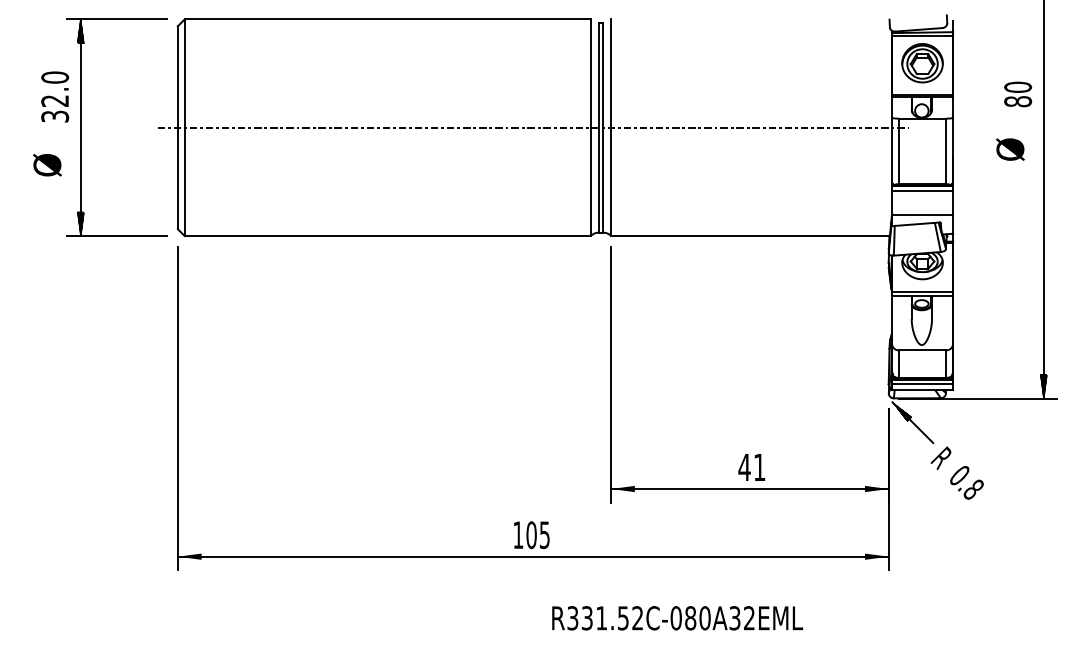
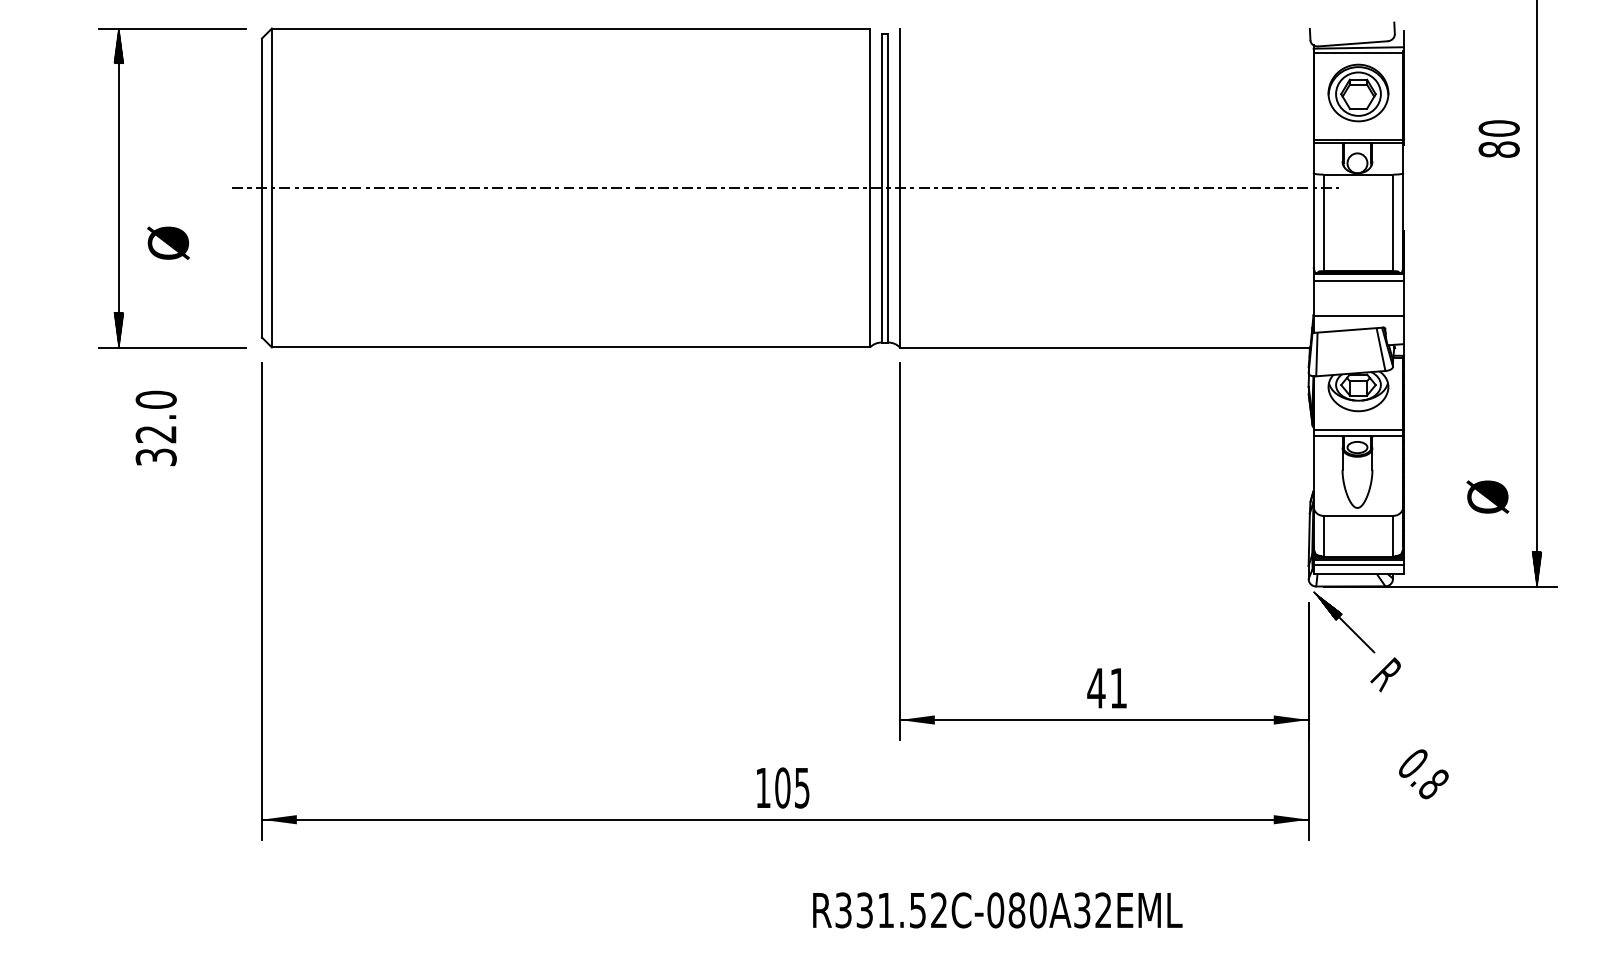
text: (55, 96) -> (156, 427), moved
text: (1010, 149) -> (1487, 496), moved
text: (47, 165) -> (168, 243), moved
text: (966, 482) -> (1423, 773), moved

